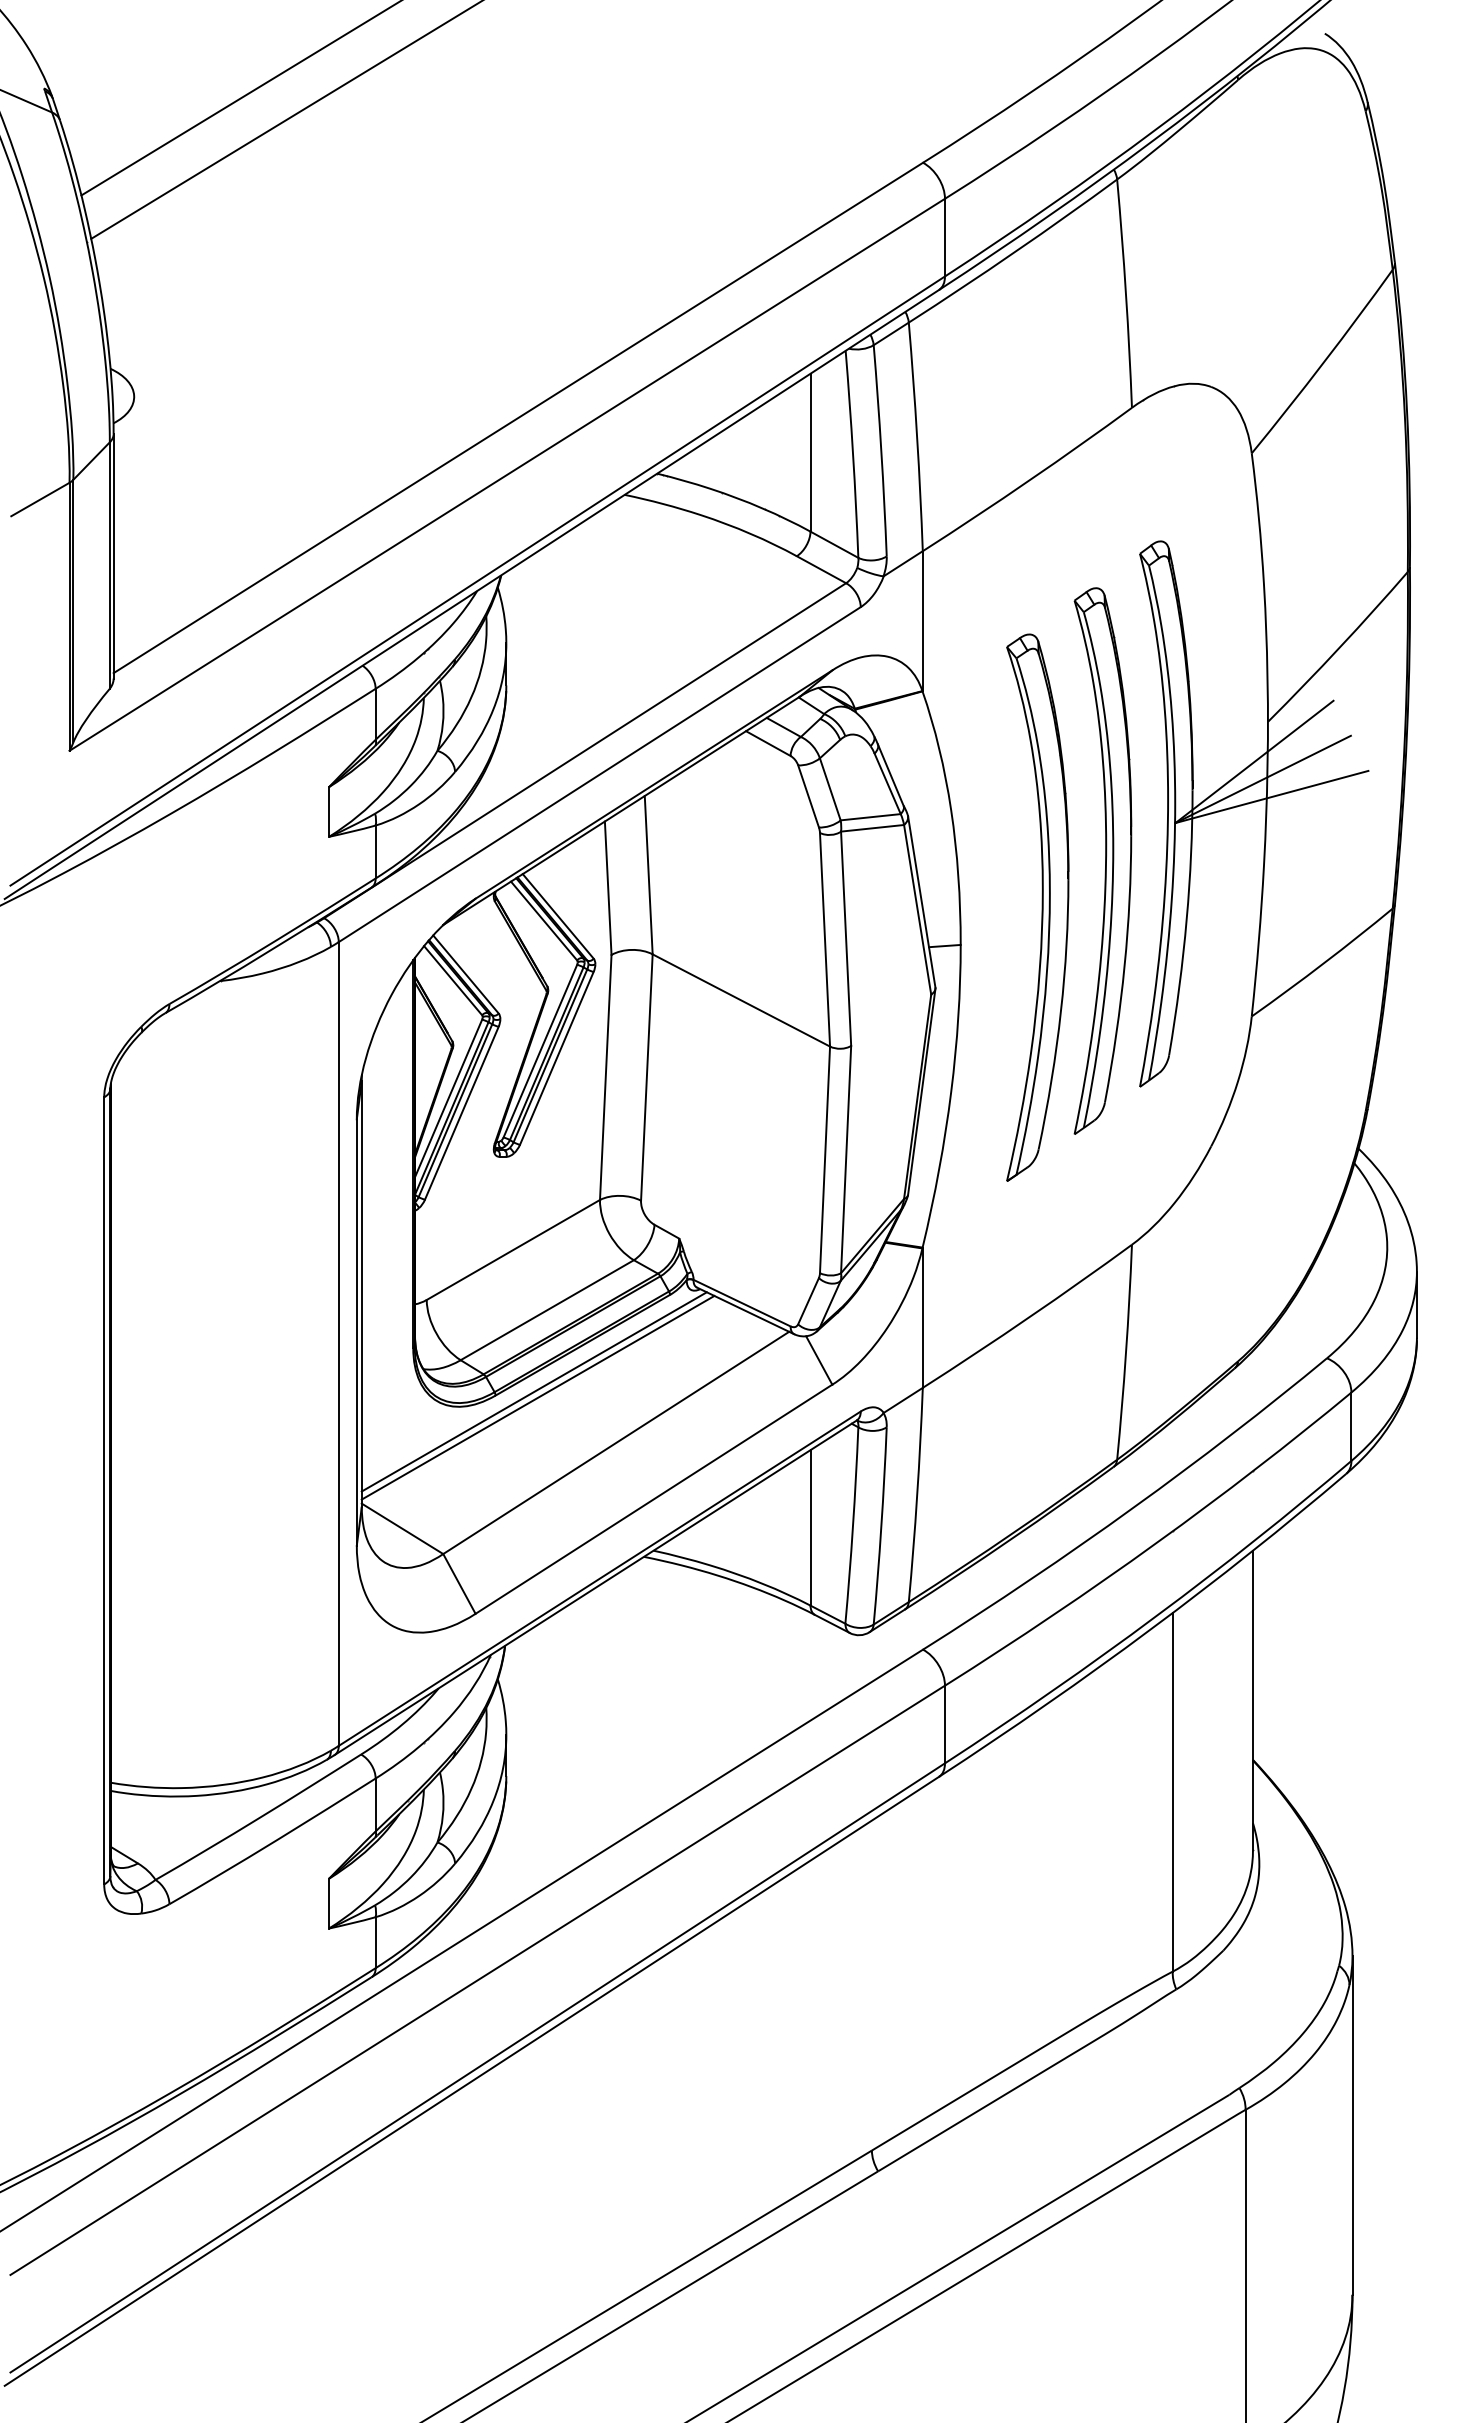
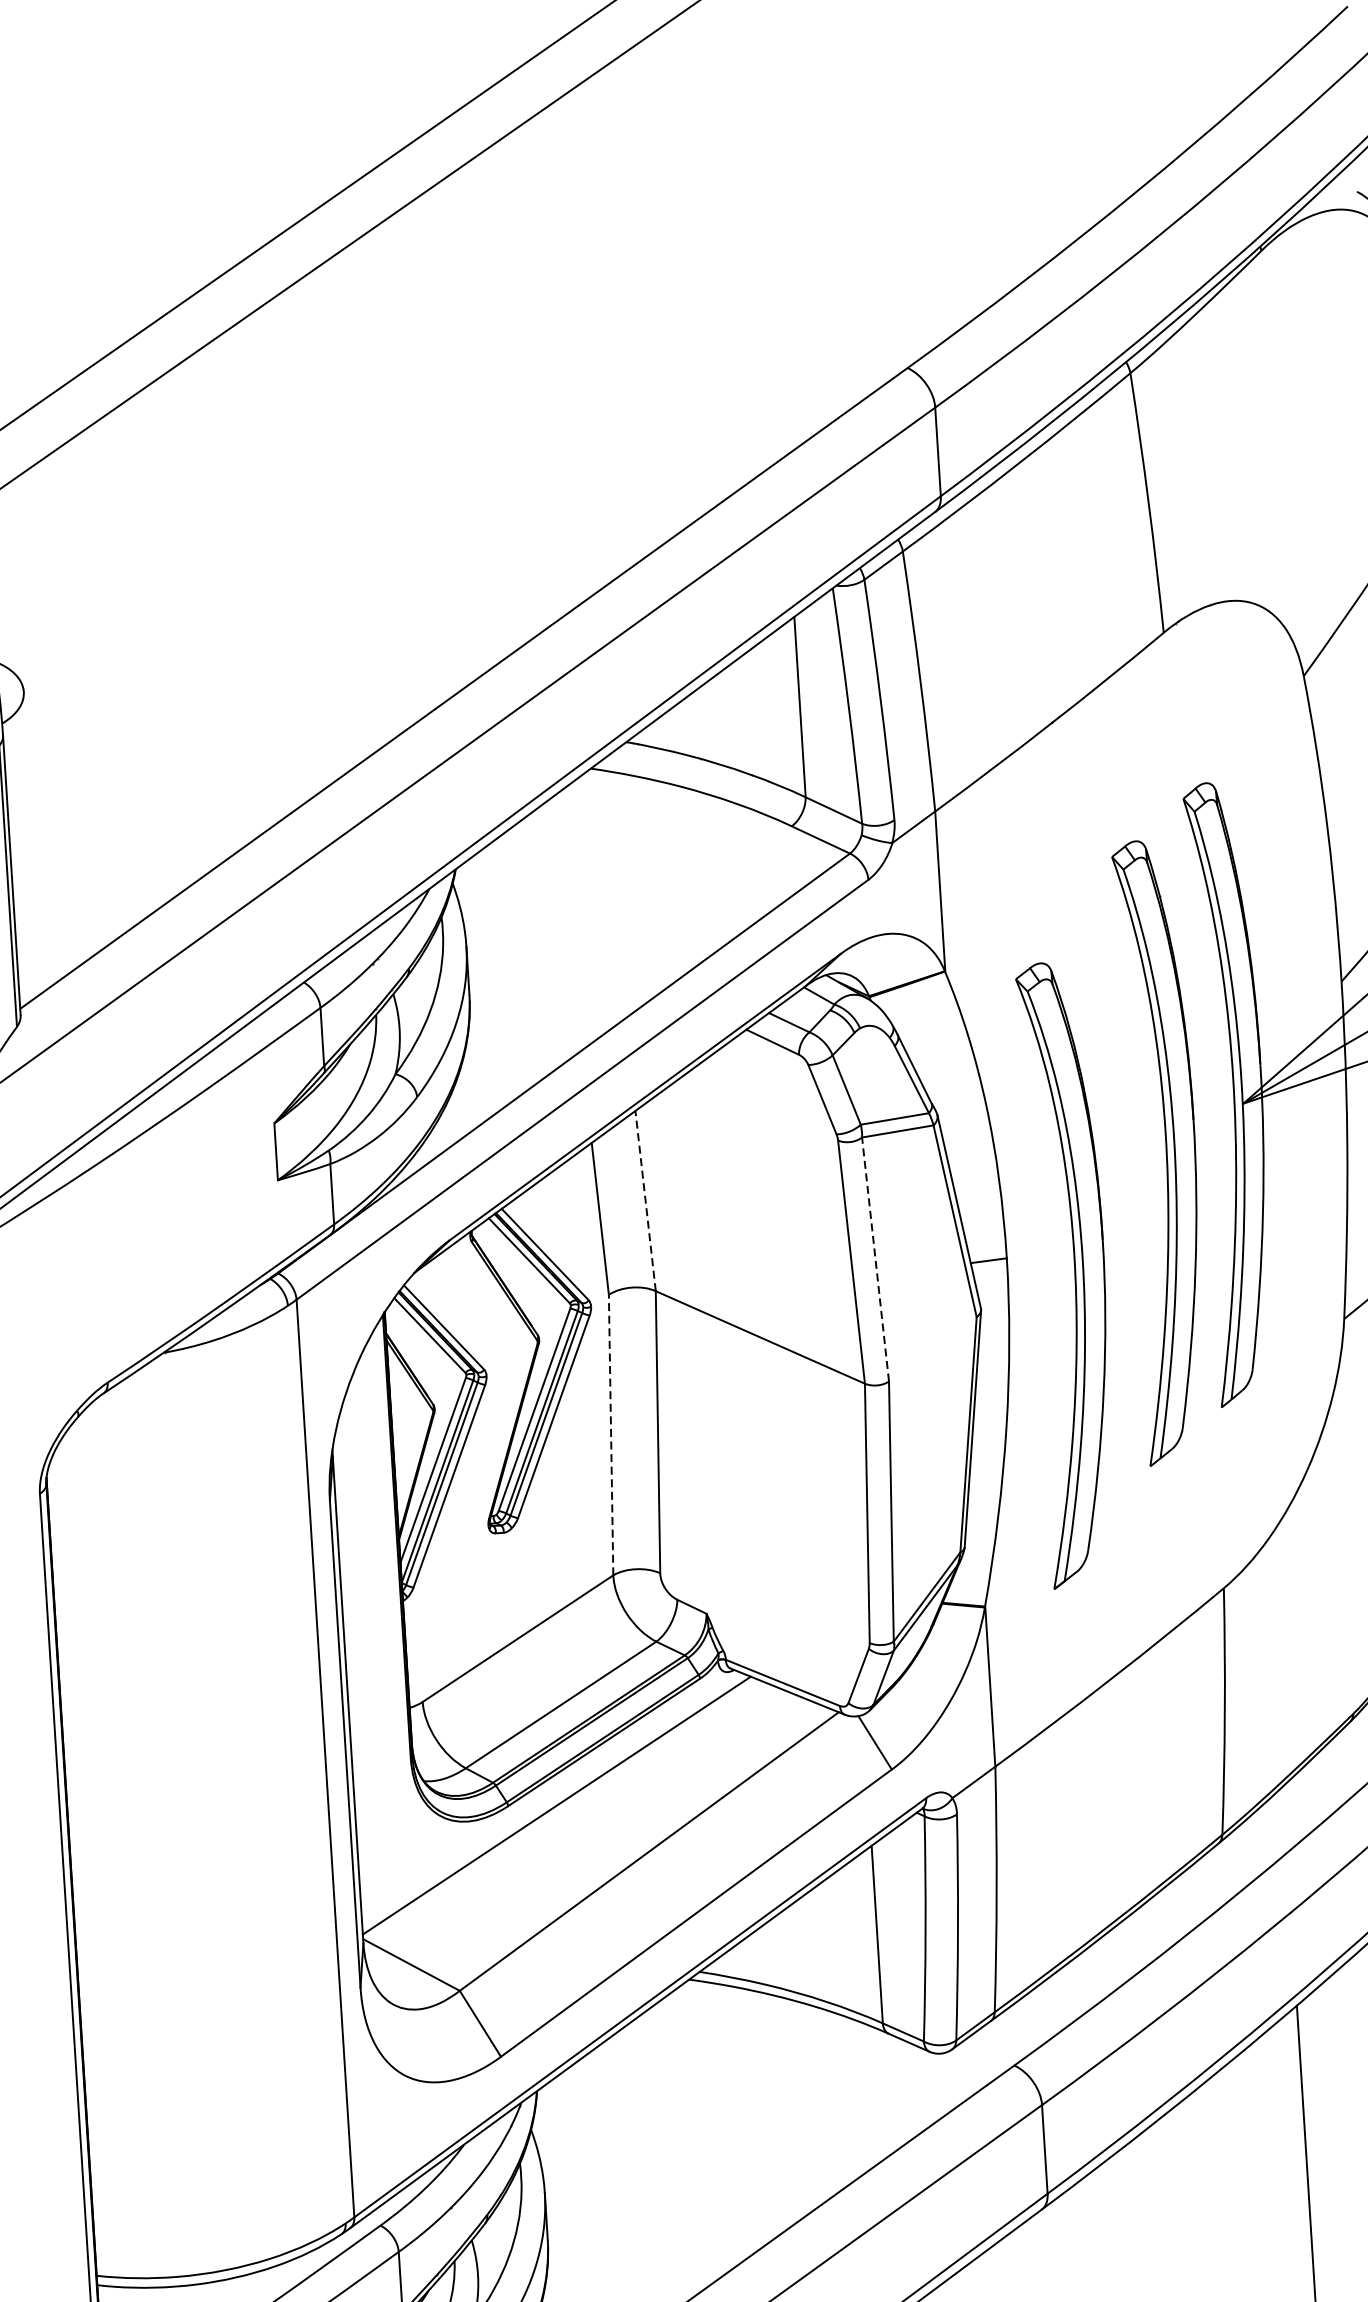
line: (648, 874) -> (645, 1200), solid -> dashed
part: (1037, 907) -> (1069, 1274), moved
line: (846, 938) -> (875, 1259), solid -> dashed
line: (605, 1077) -> (610, 1435), solid -> dashed
line: (533, 1391) -> (551, 1798), removed

